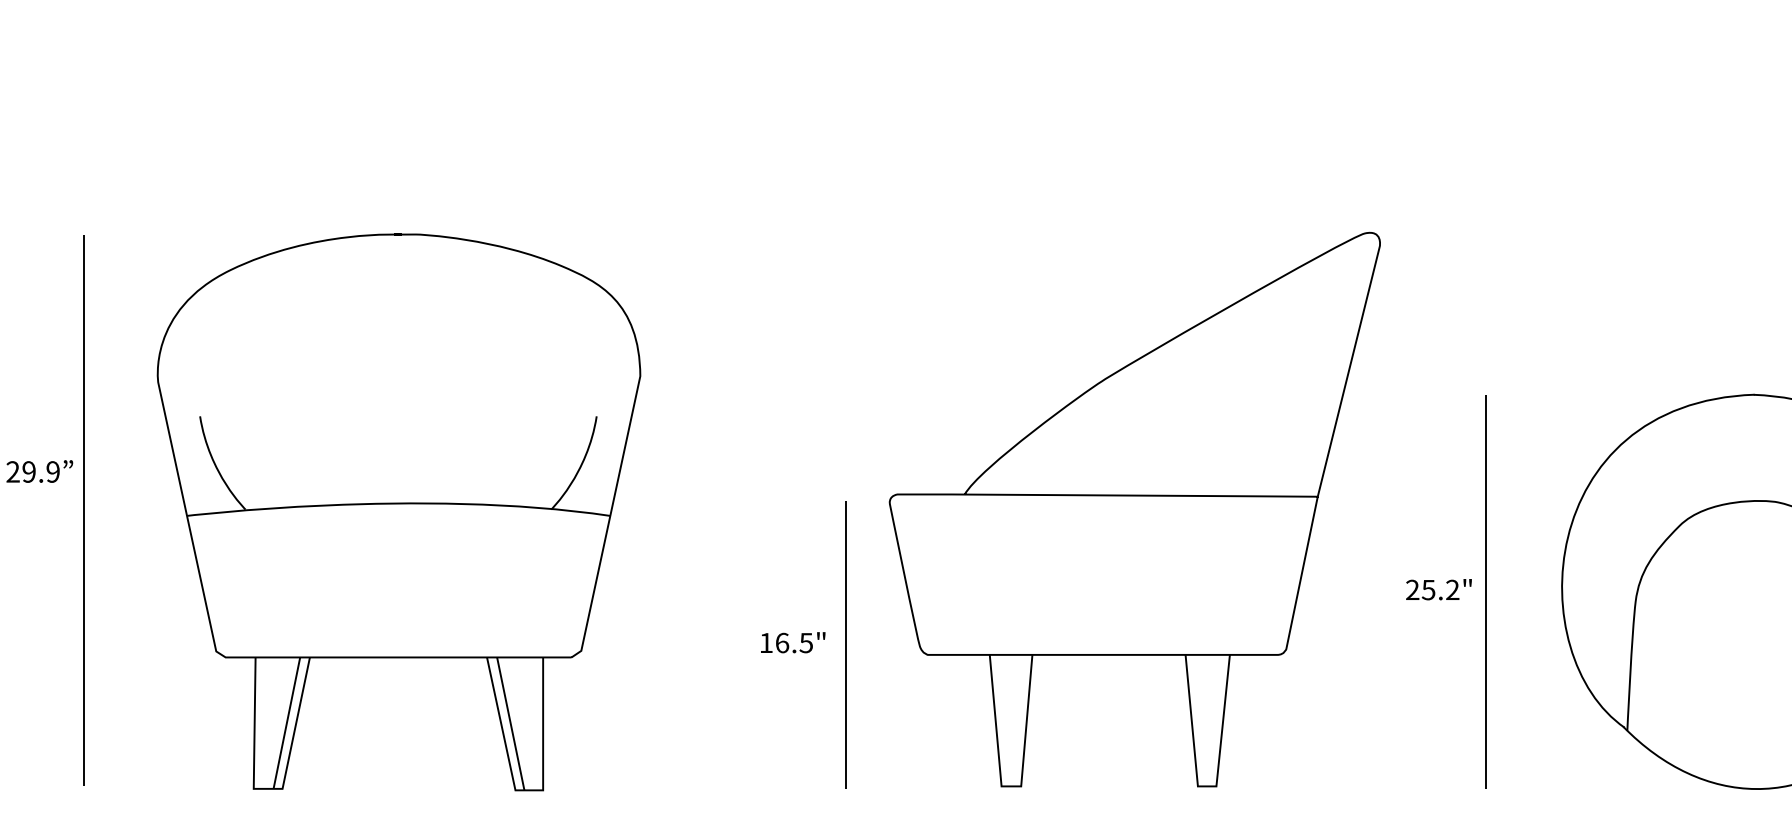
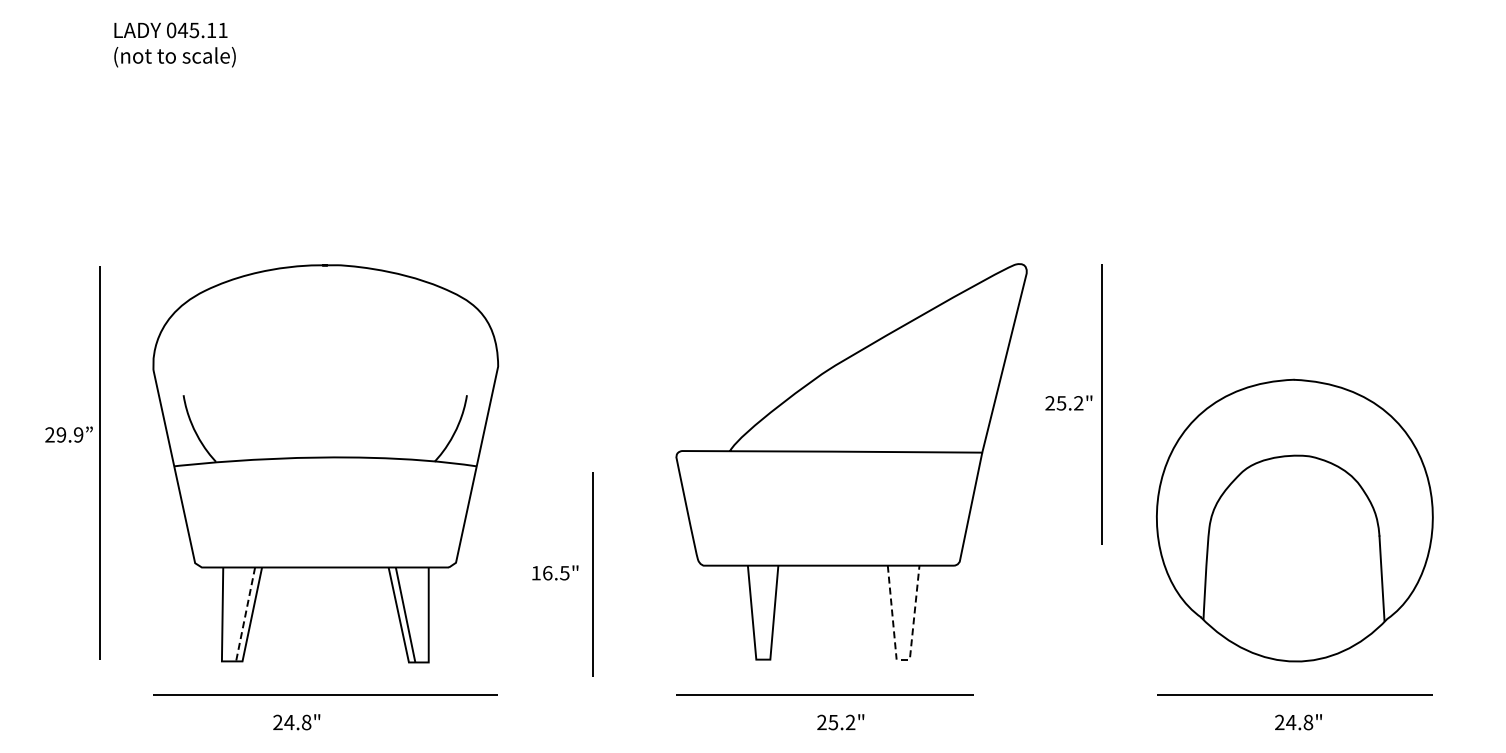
part: (1445, 591) -> (1073, 404), moved
part: (803, 644) -> (562, 574), moved
line: (286, 723) -> (245, 614), solid -> dashed
line: (1207, 786) -> (903, 659), solid -> dashed

